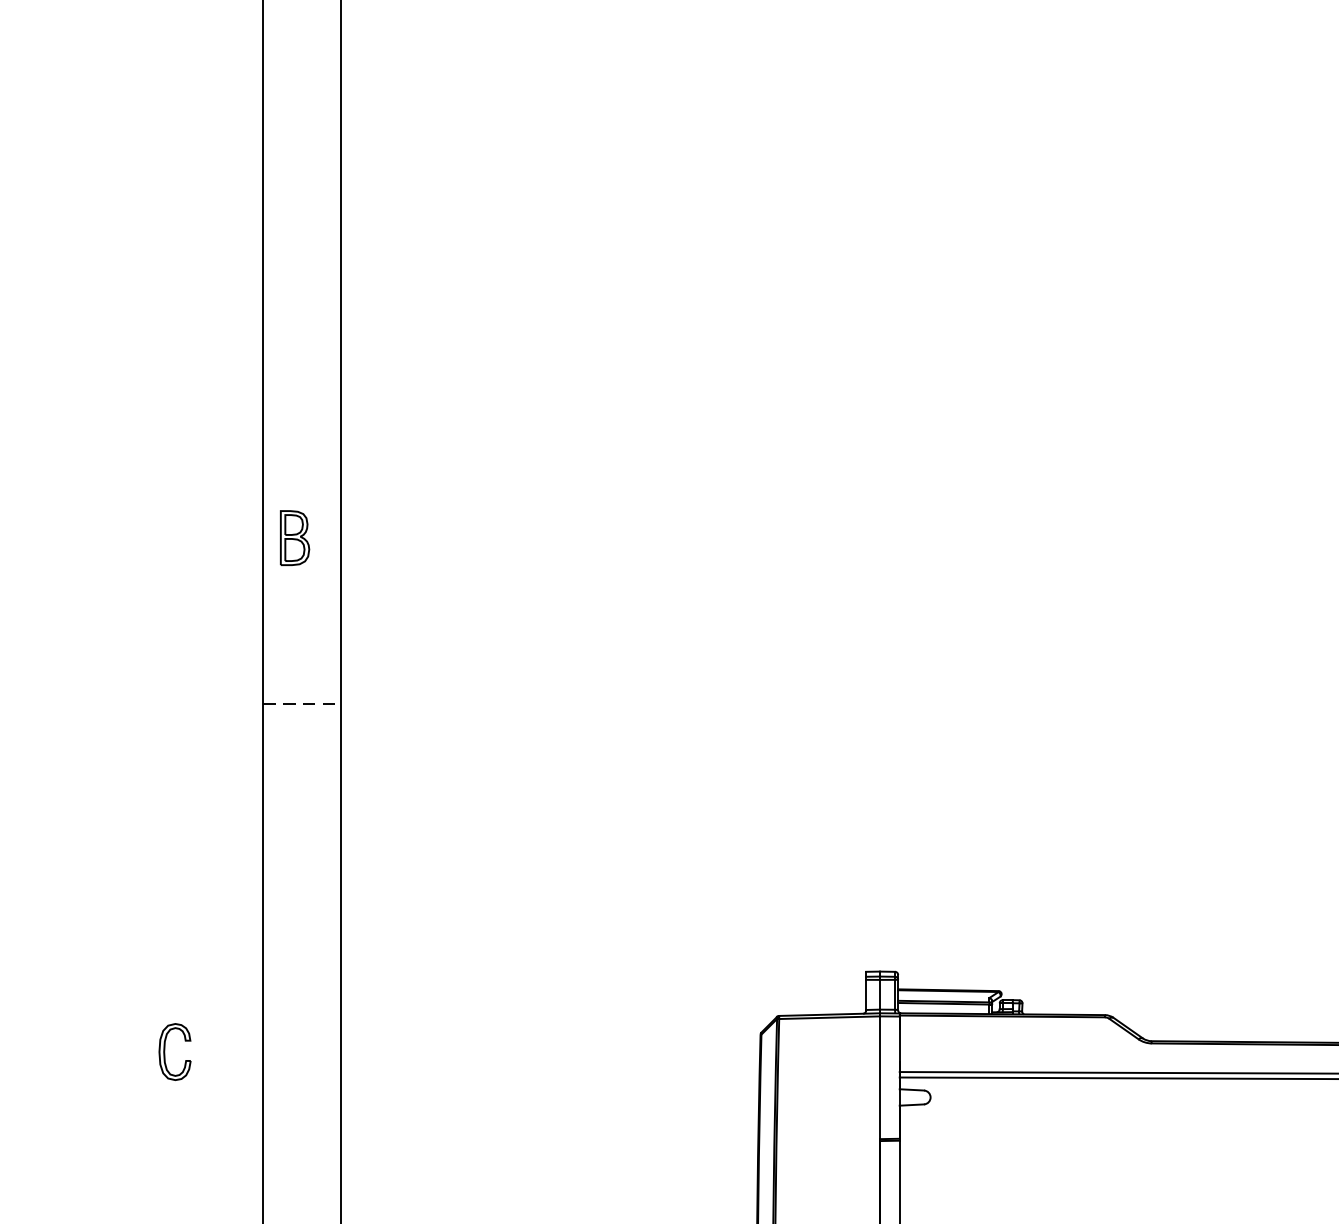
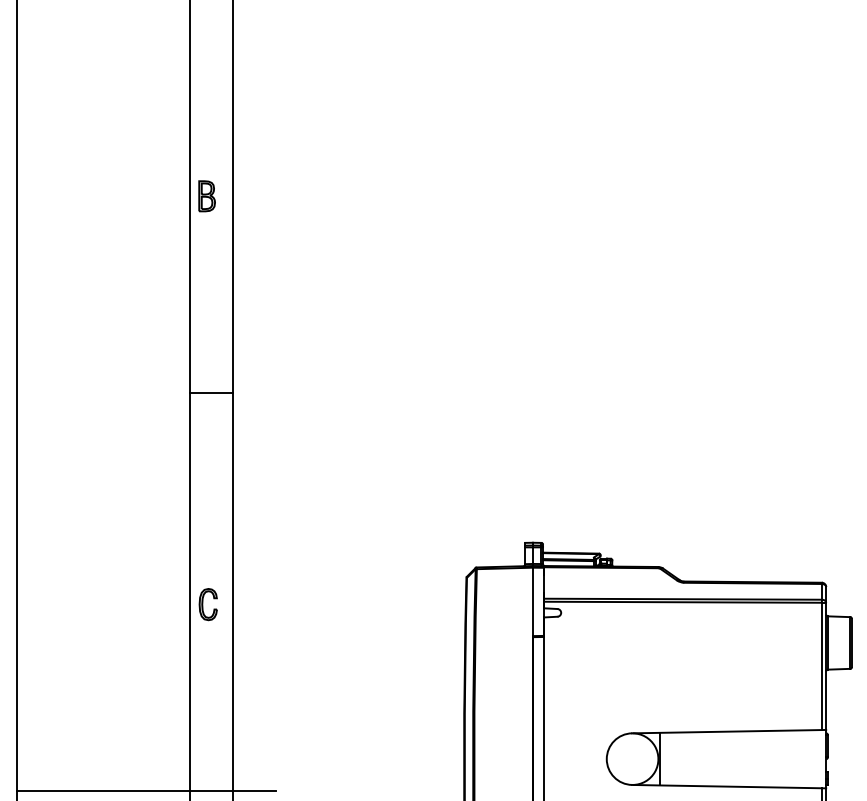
part: (293, 538) -> (206, 196), moved
line: (302, 703) -> (211, 393), dashed -> solid
part: (173, 1051) -> (207, 604), moved

